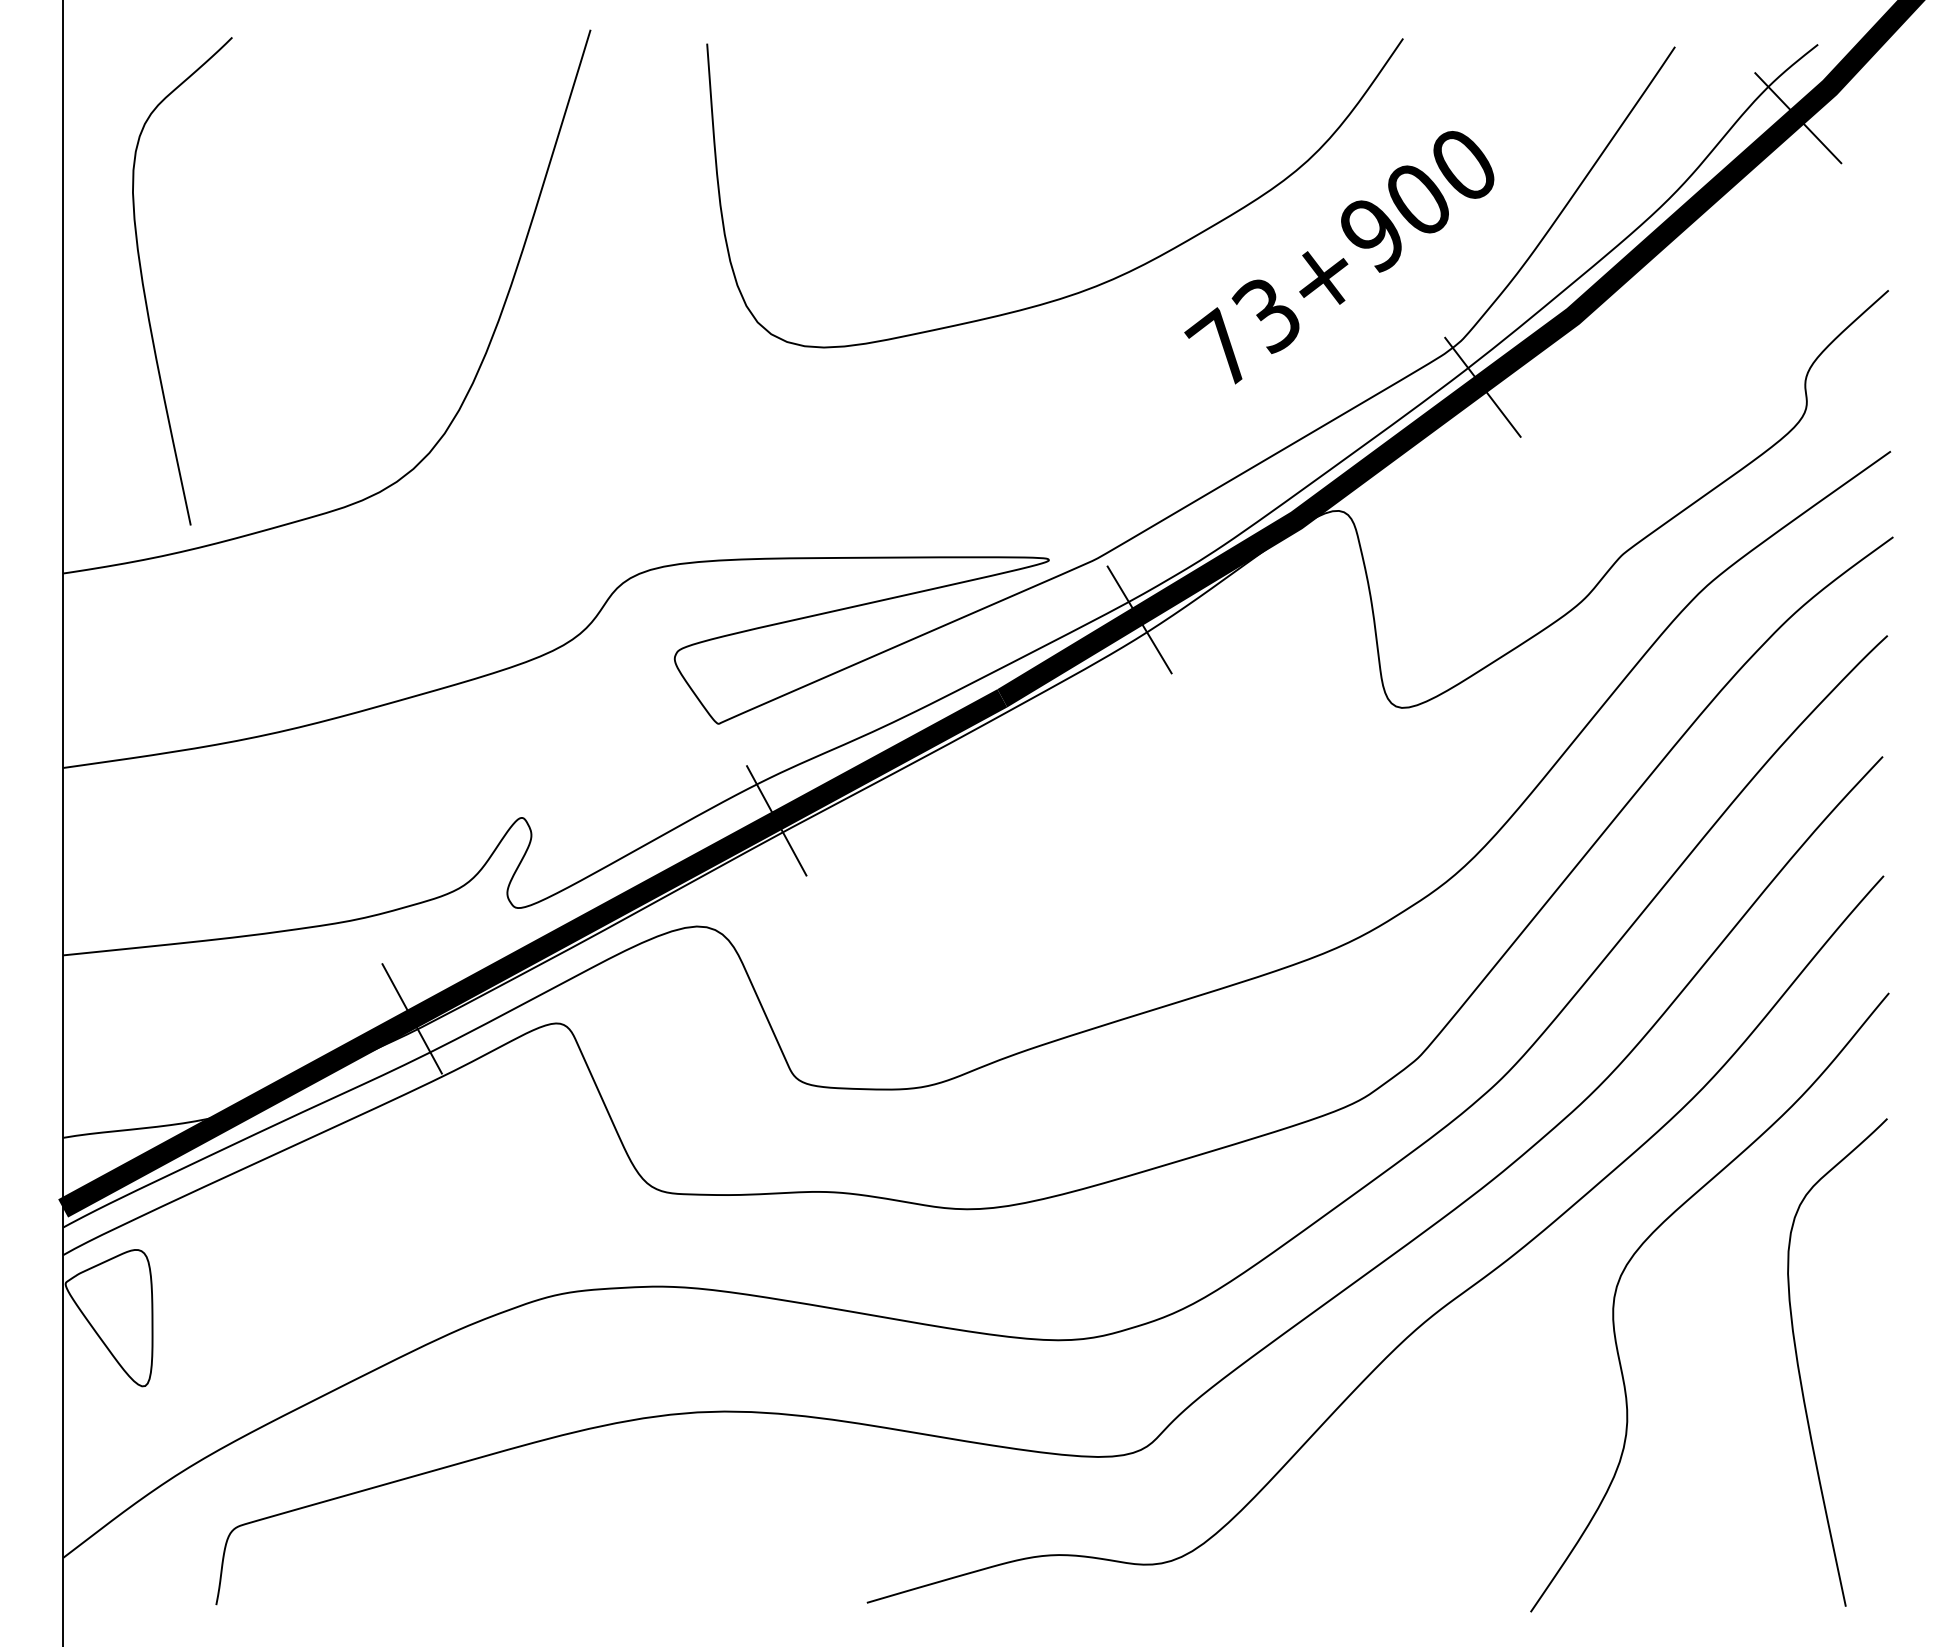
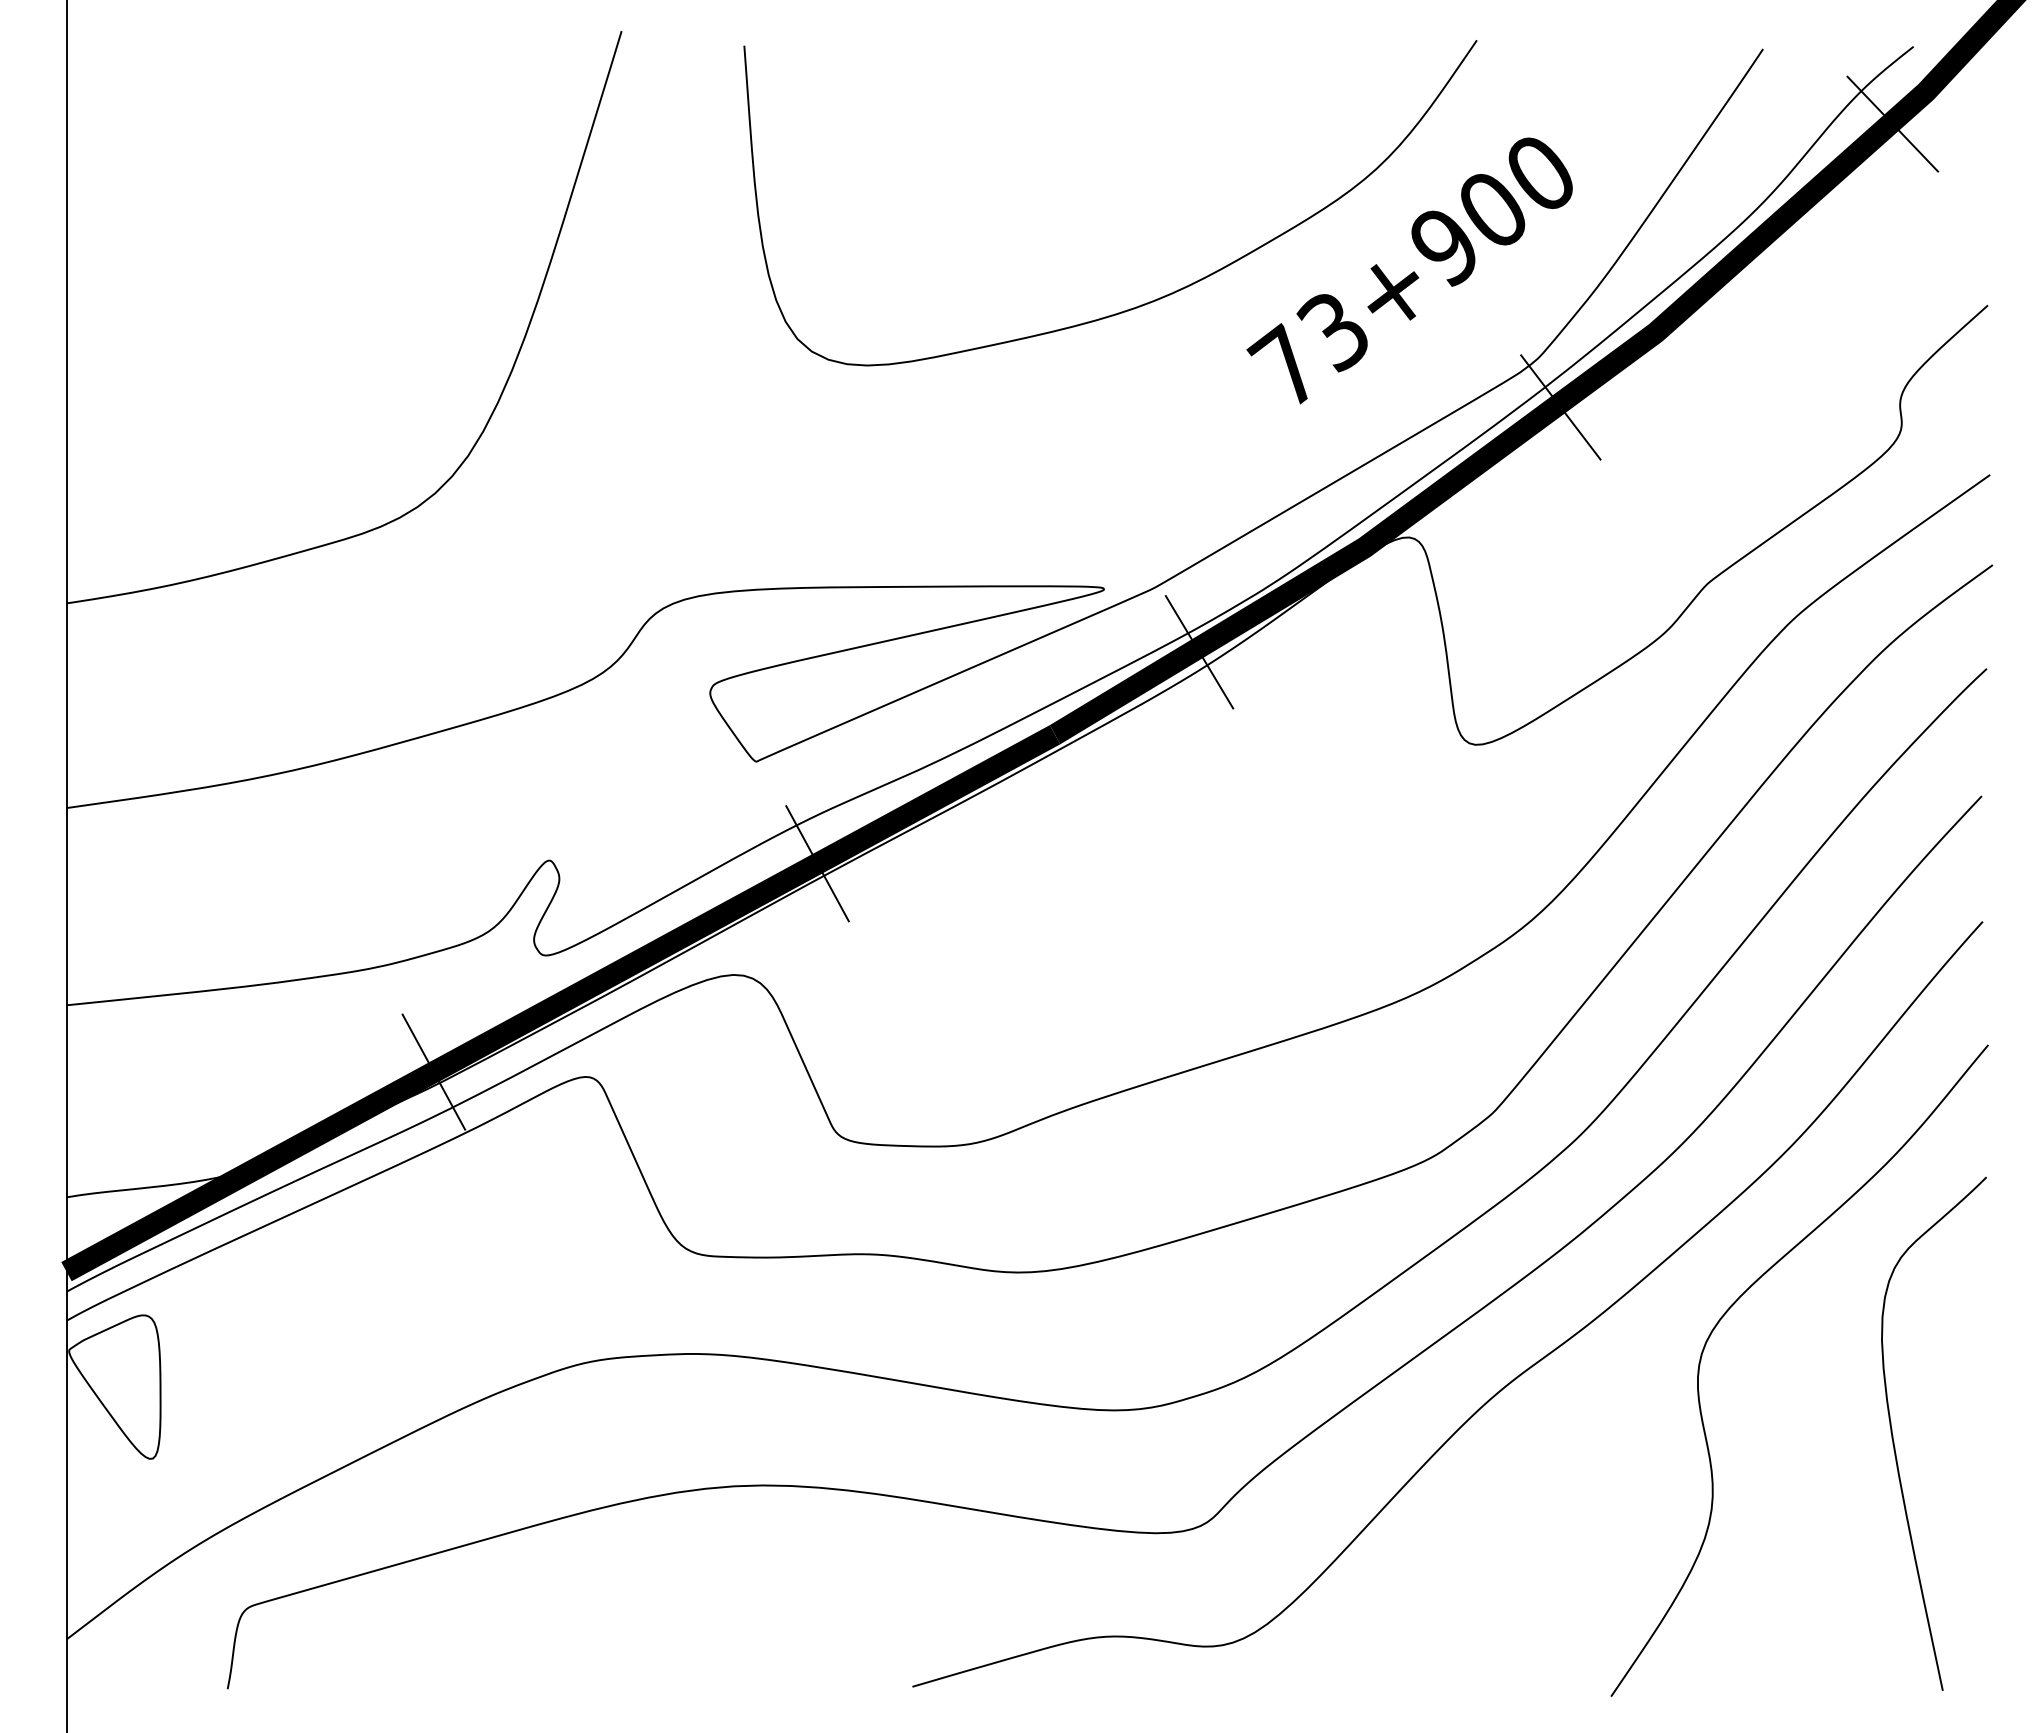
curve: (144, 288) -> (152, 303), removed

